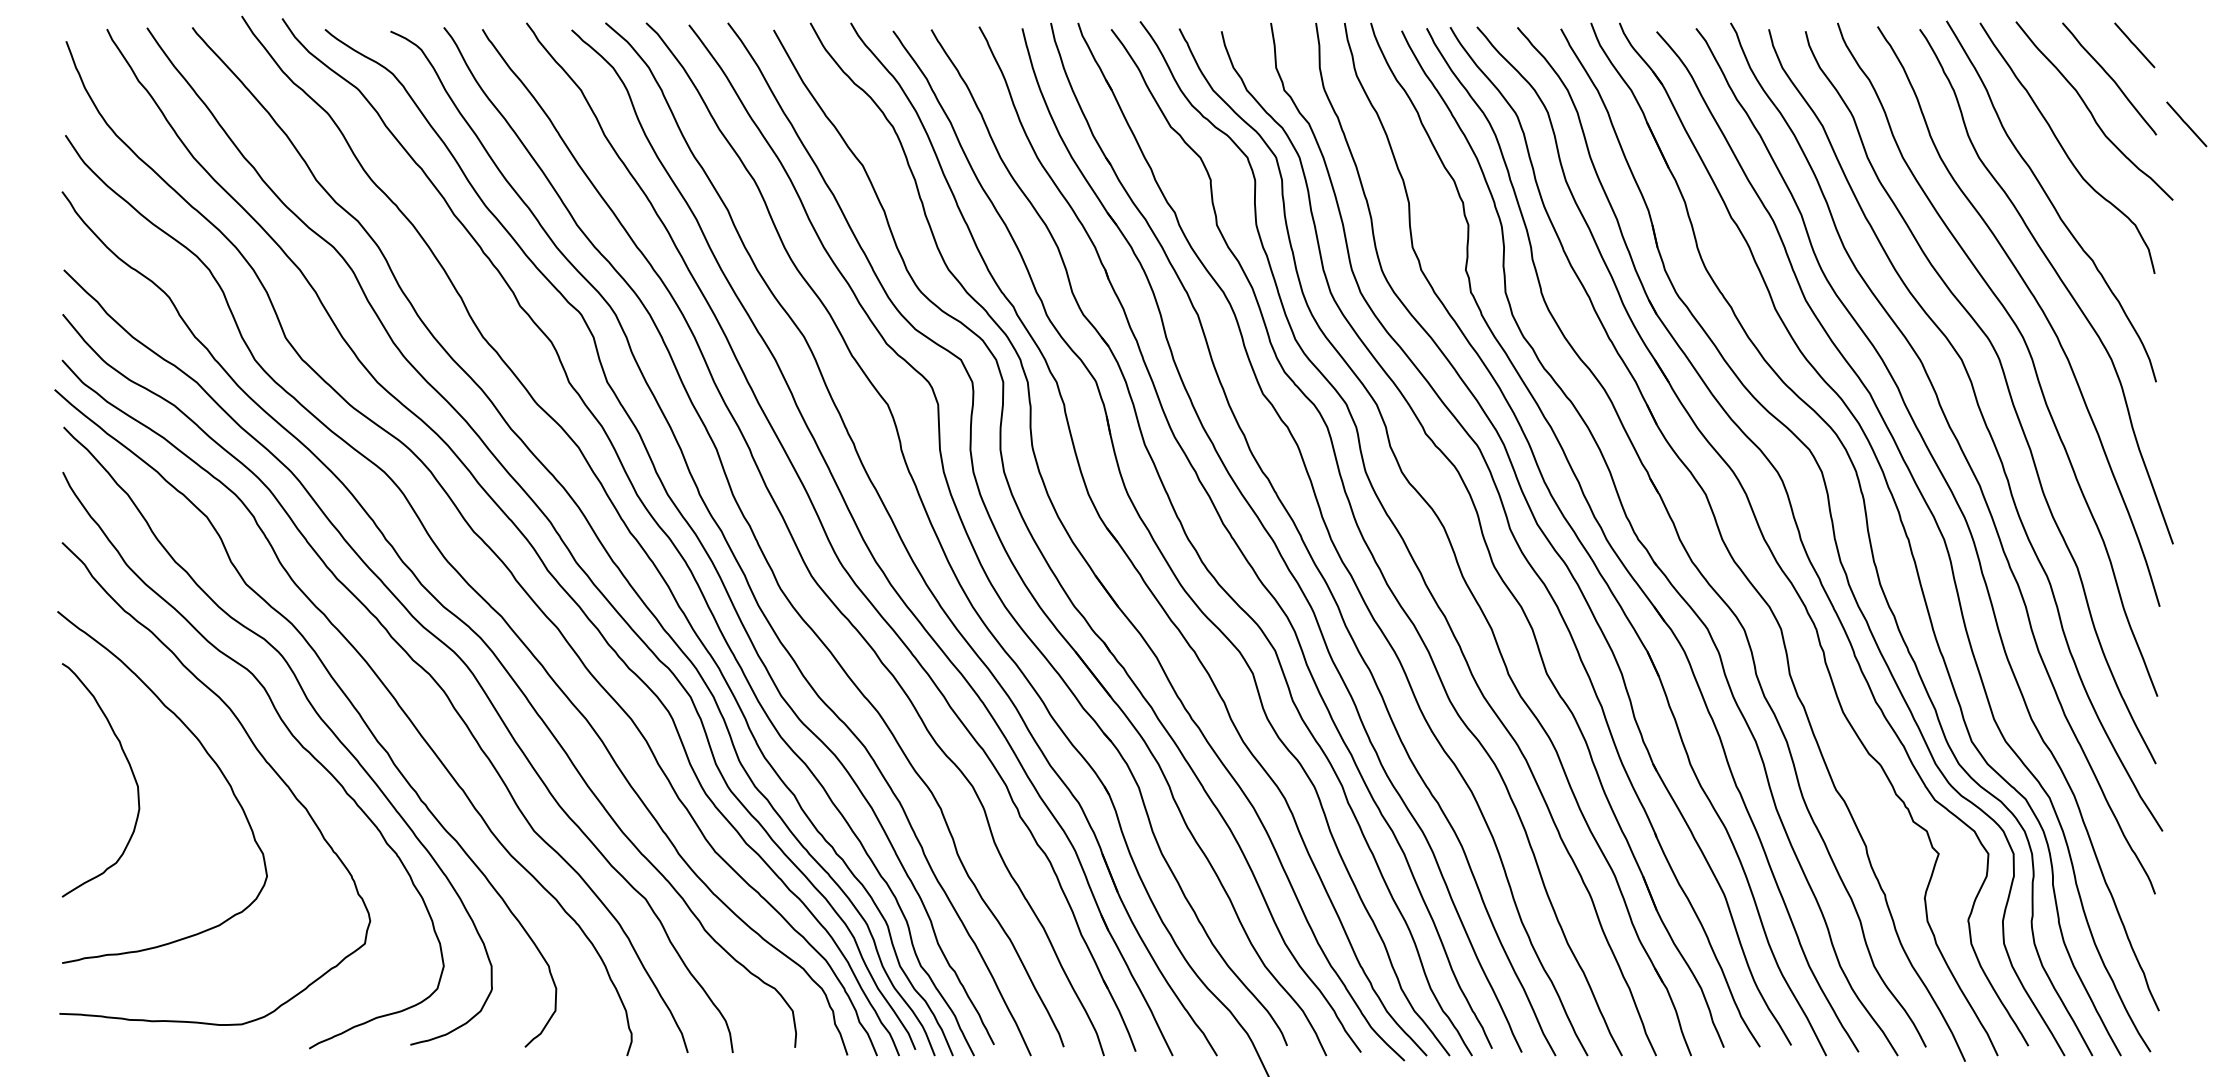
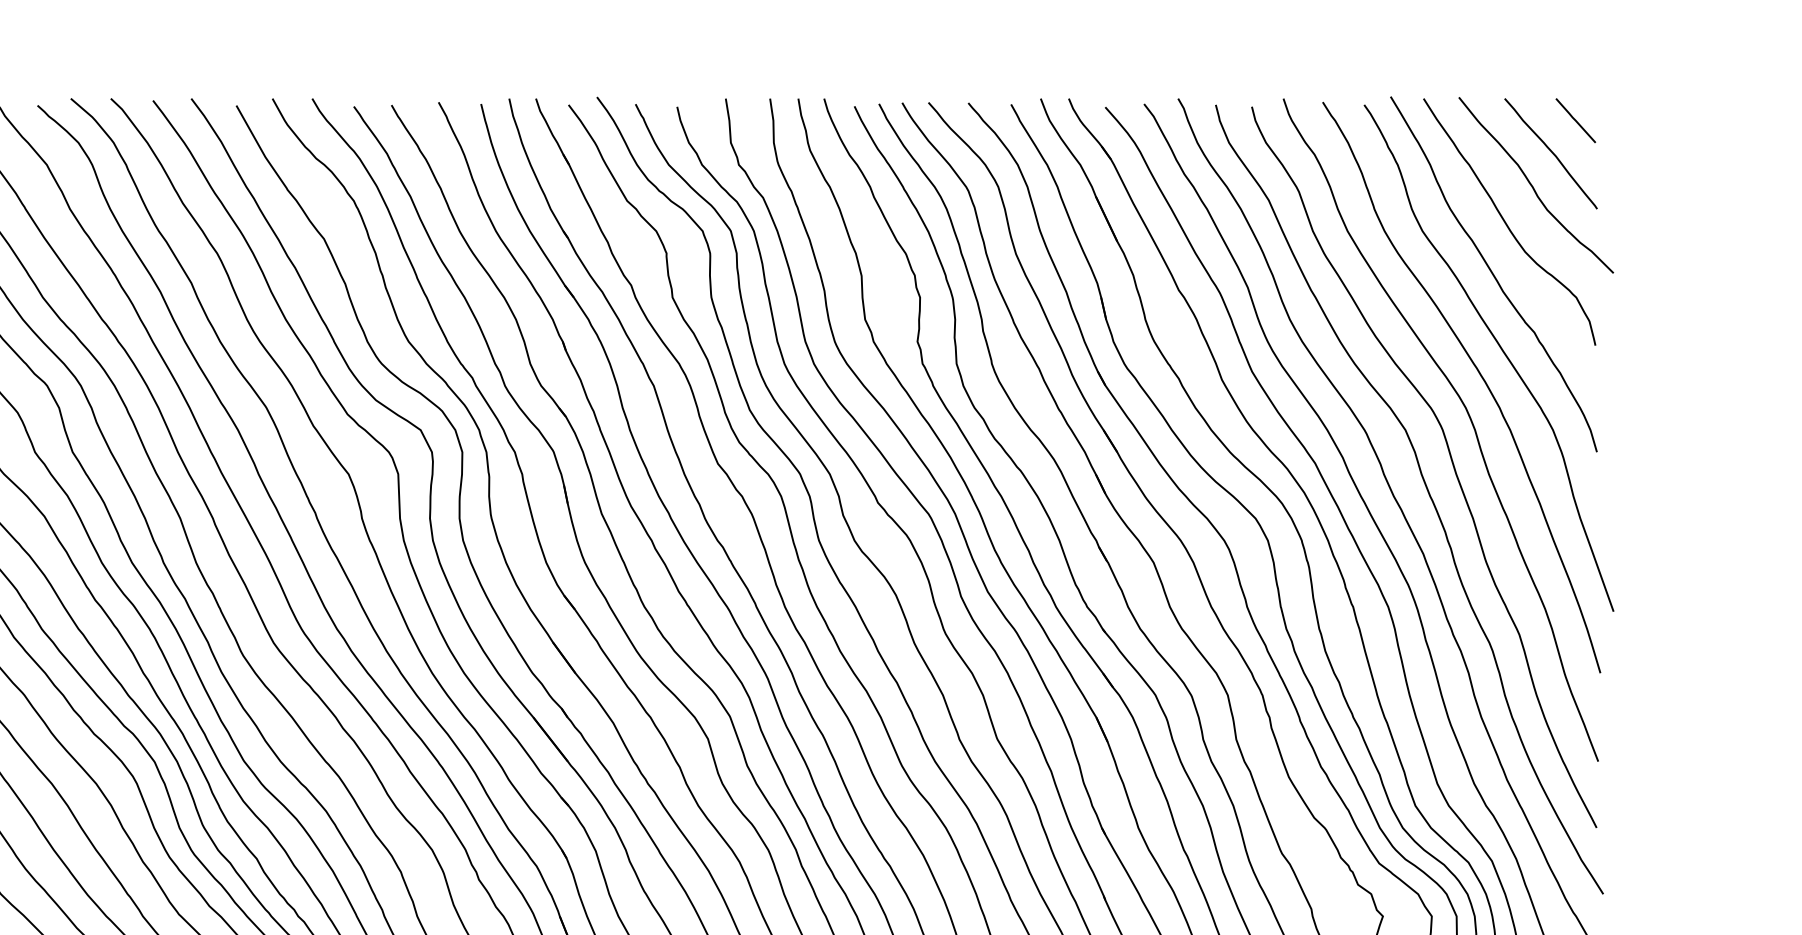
line: (2186, 124) -> (1626, 198), removed

